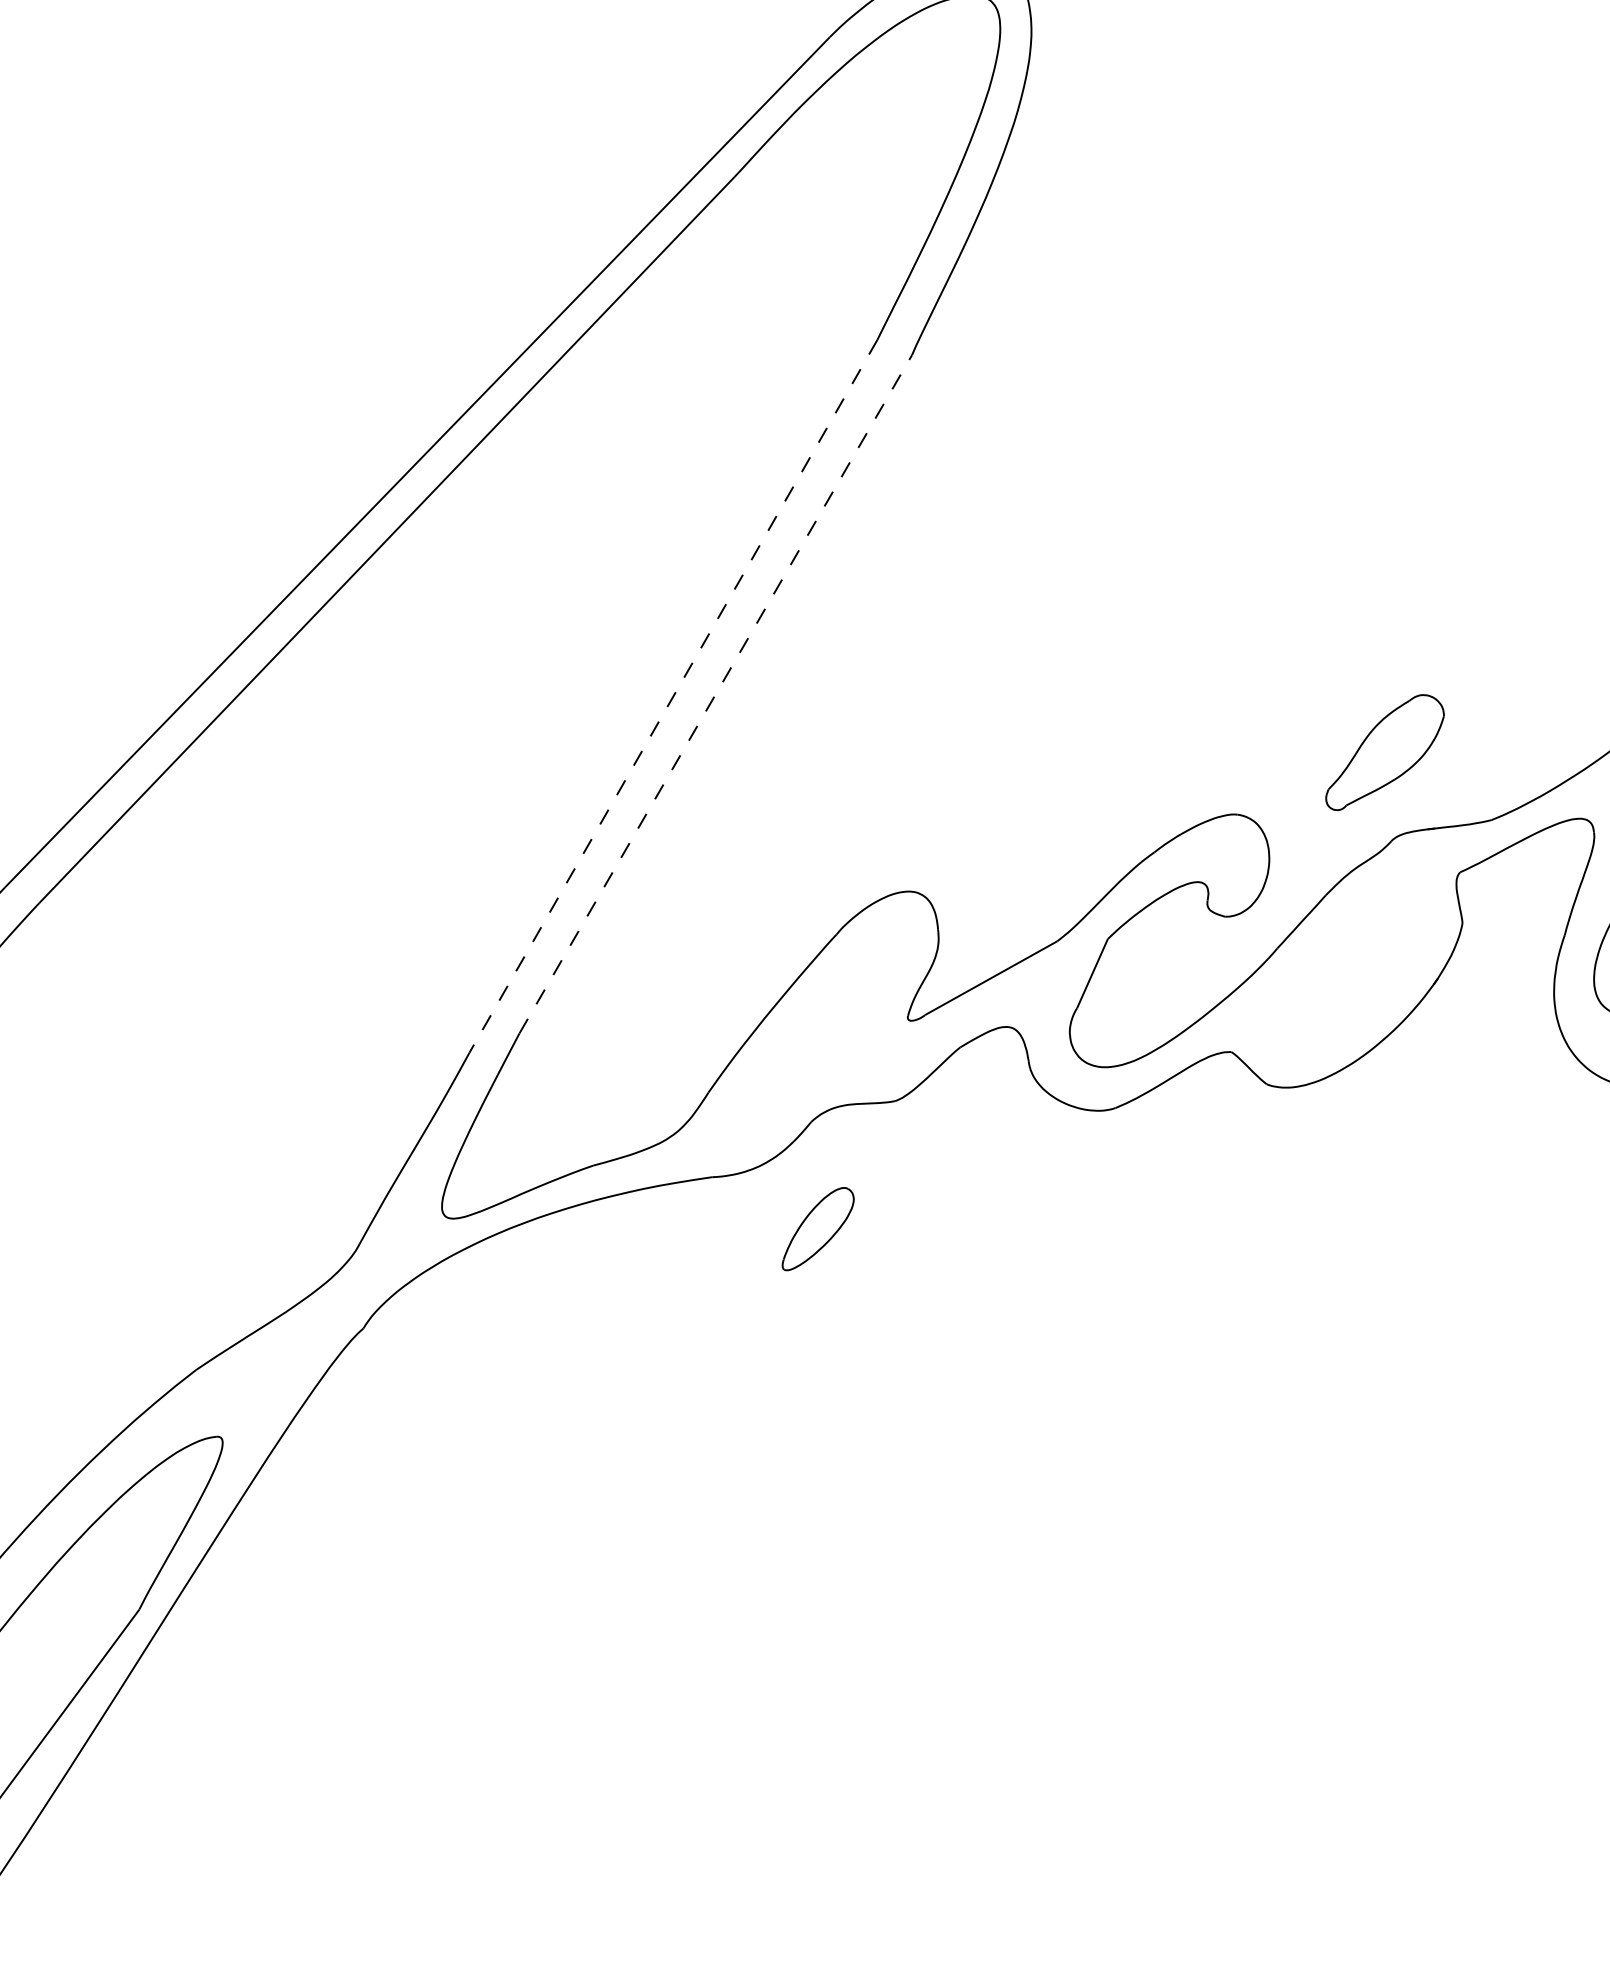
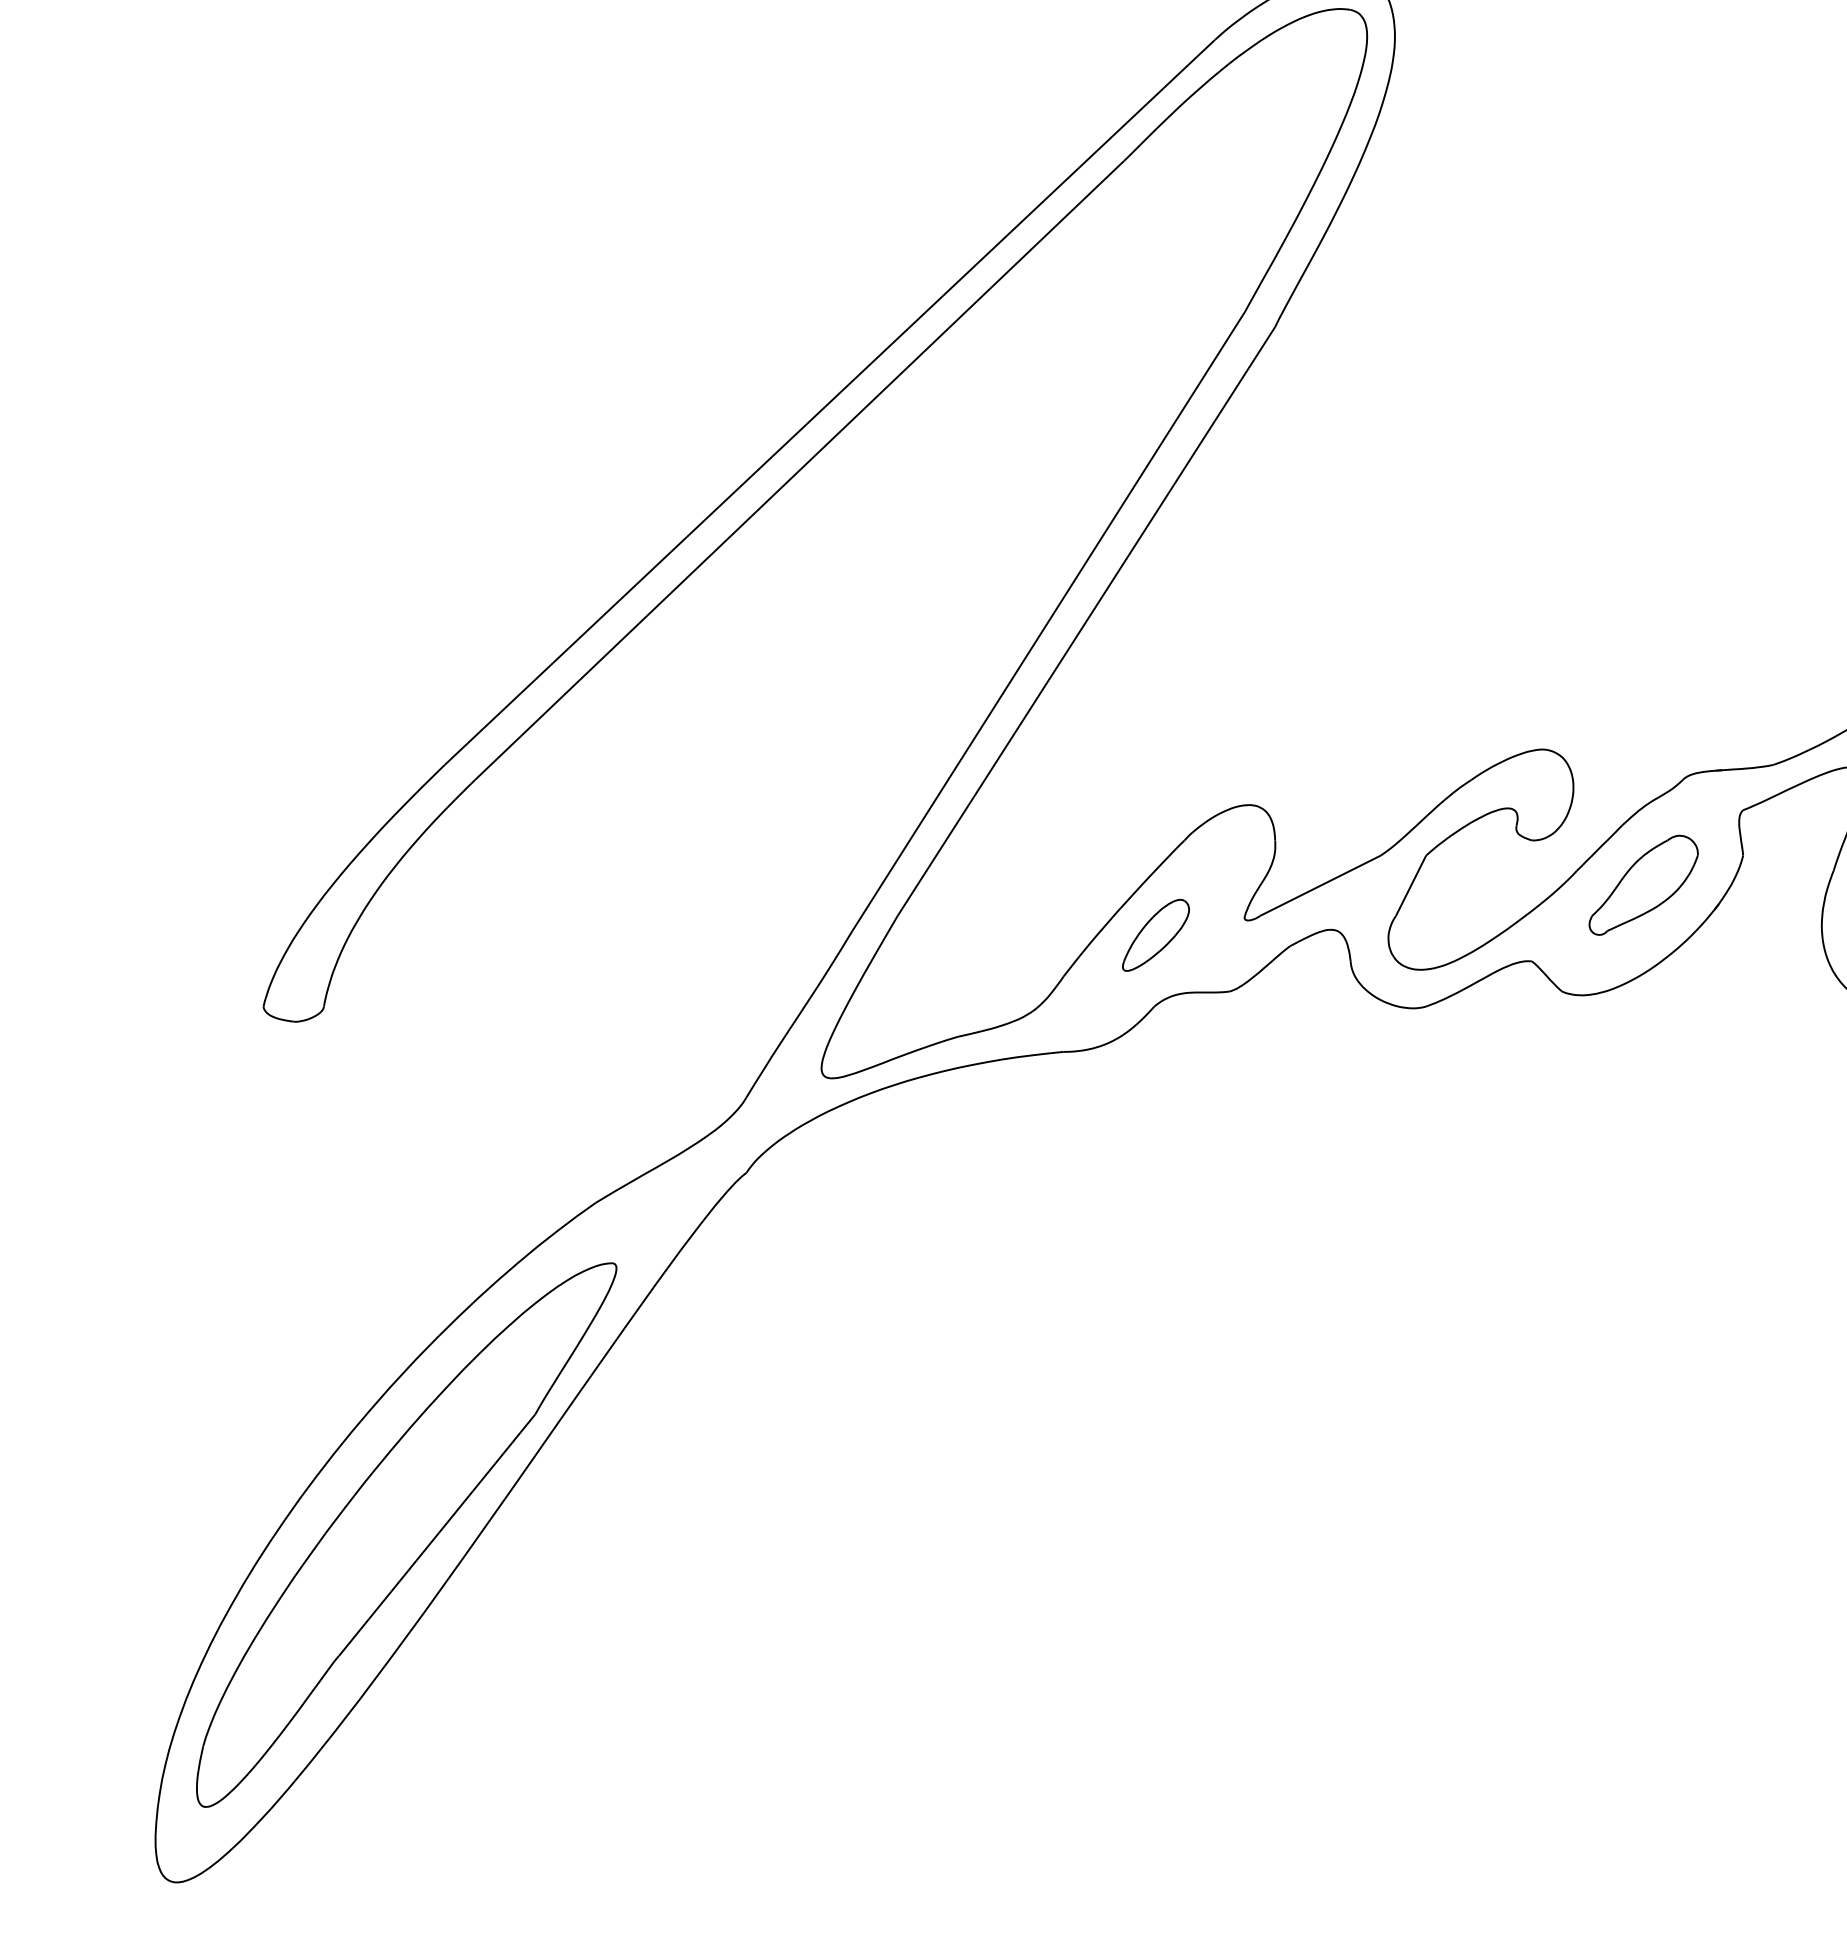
line: (715, 694) -> (1086, 621), dashed -> solid
line: (673, 696) -> (1048, 621), dashed -> solid
part: (1384, 751) -> (1643, 884), moved
part: (817, 1228) -> (1155, 934), moved

